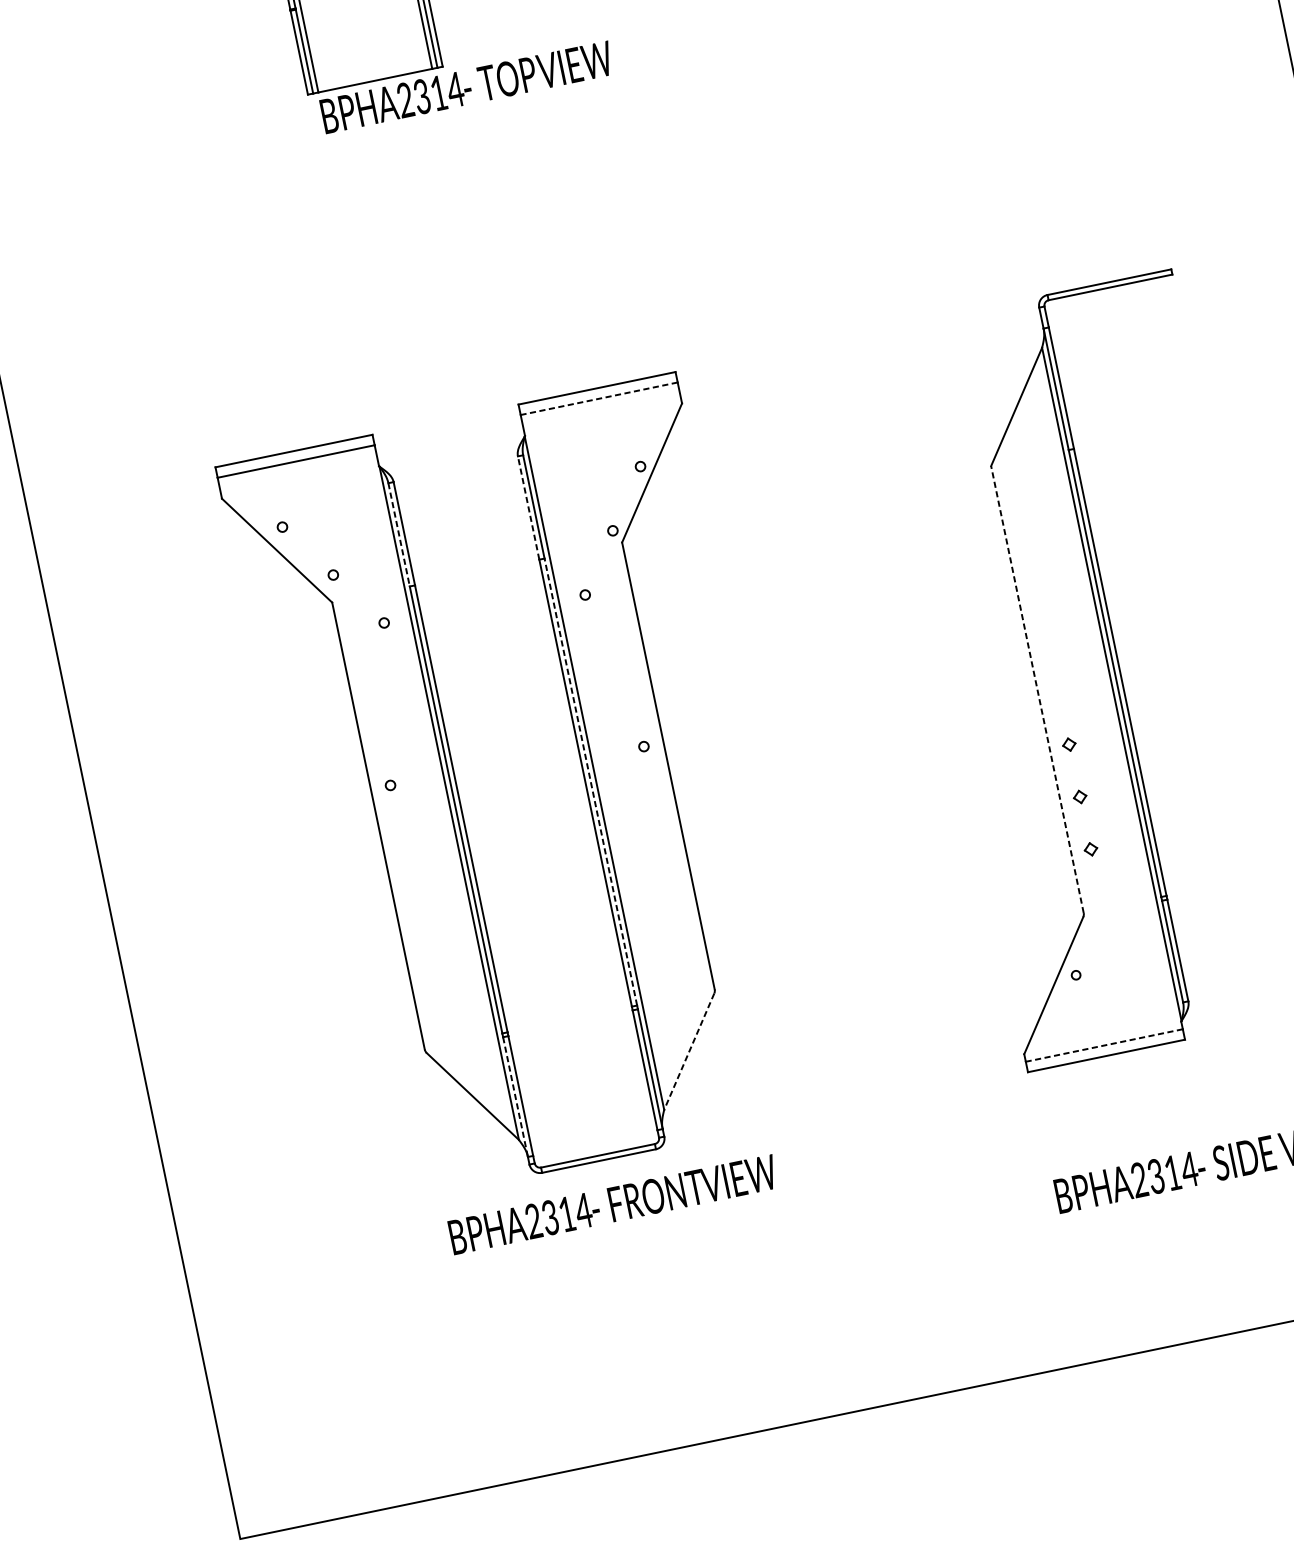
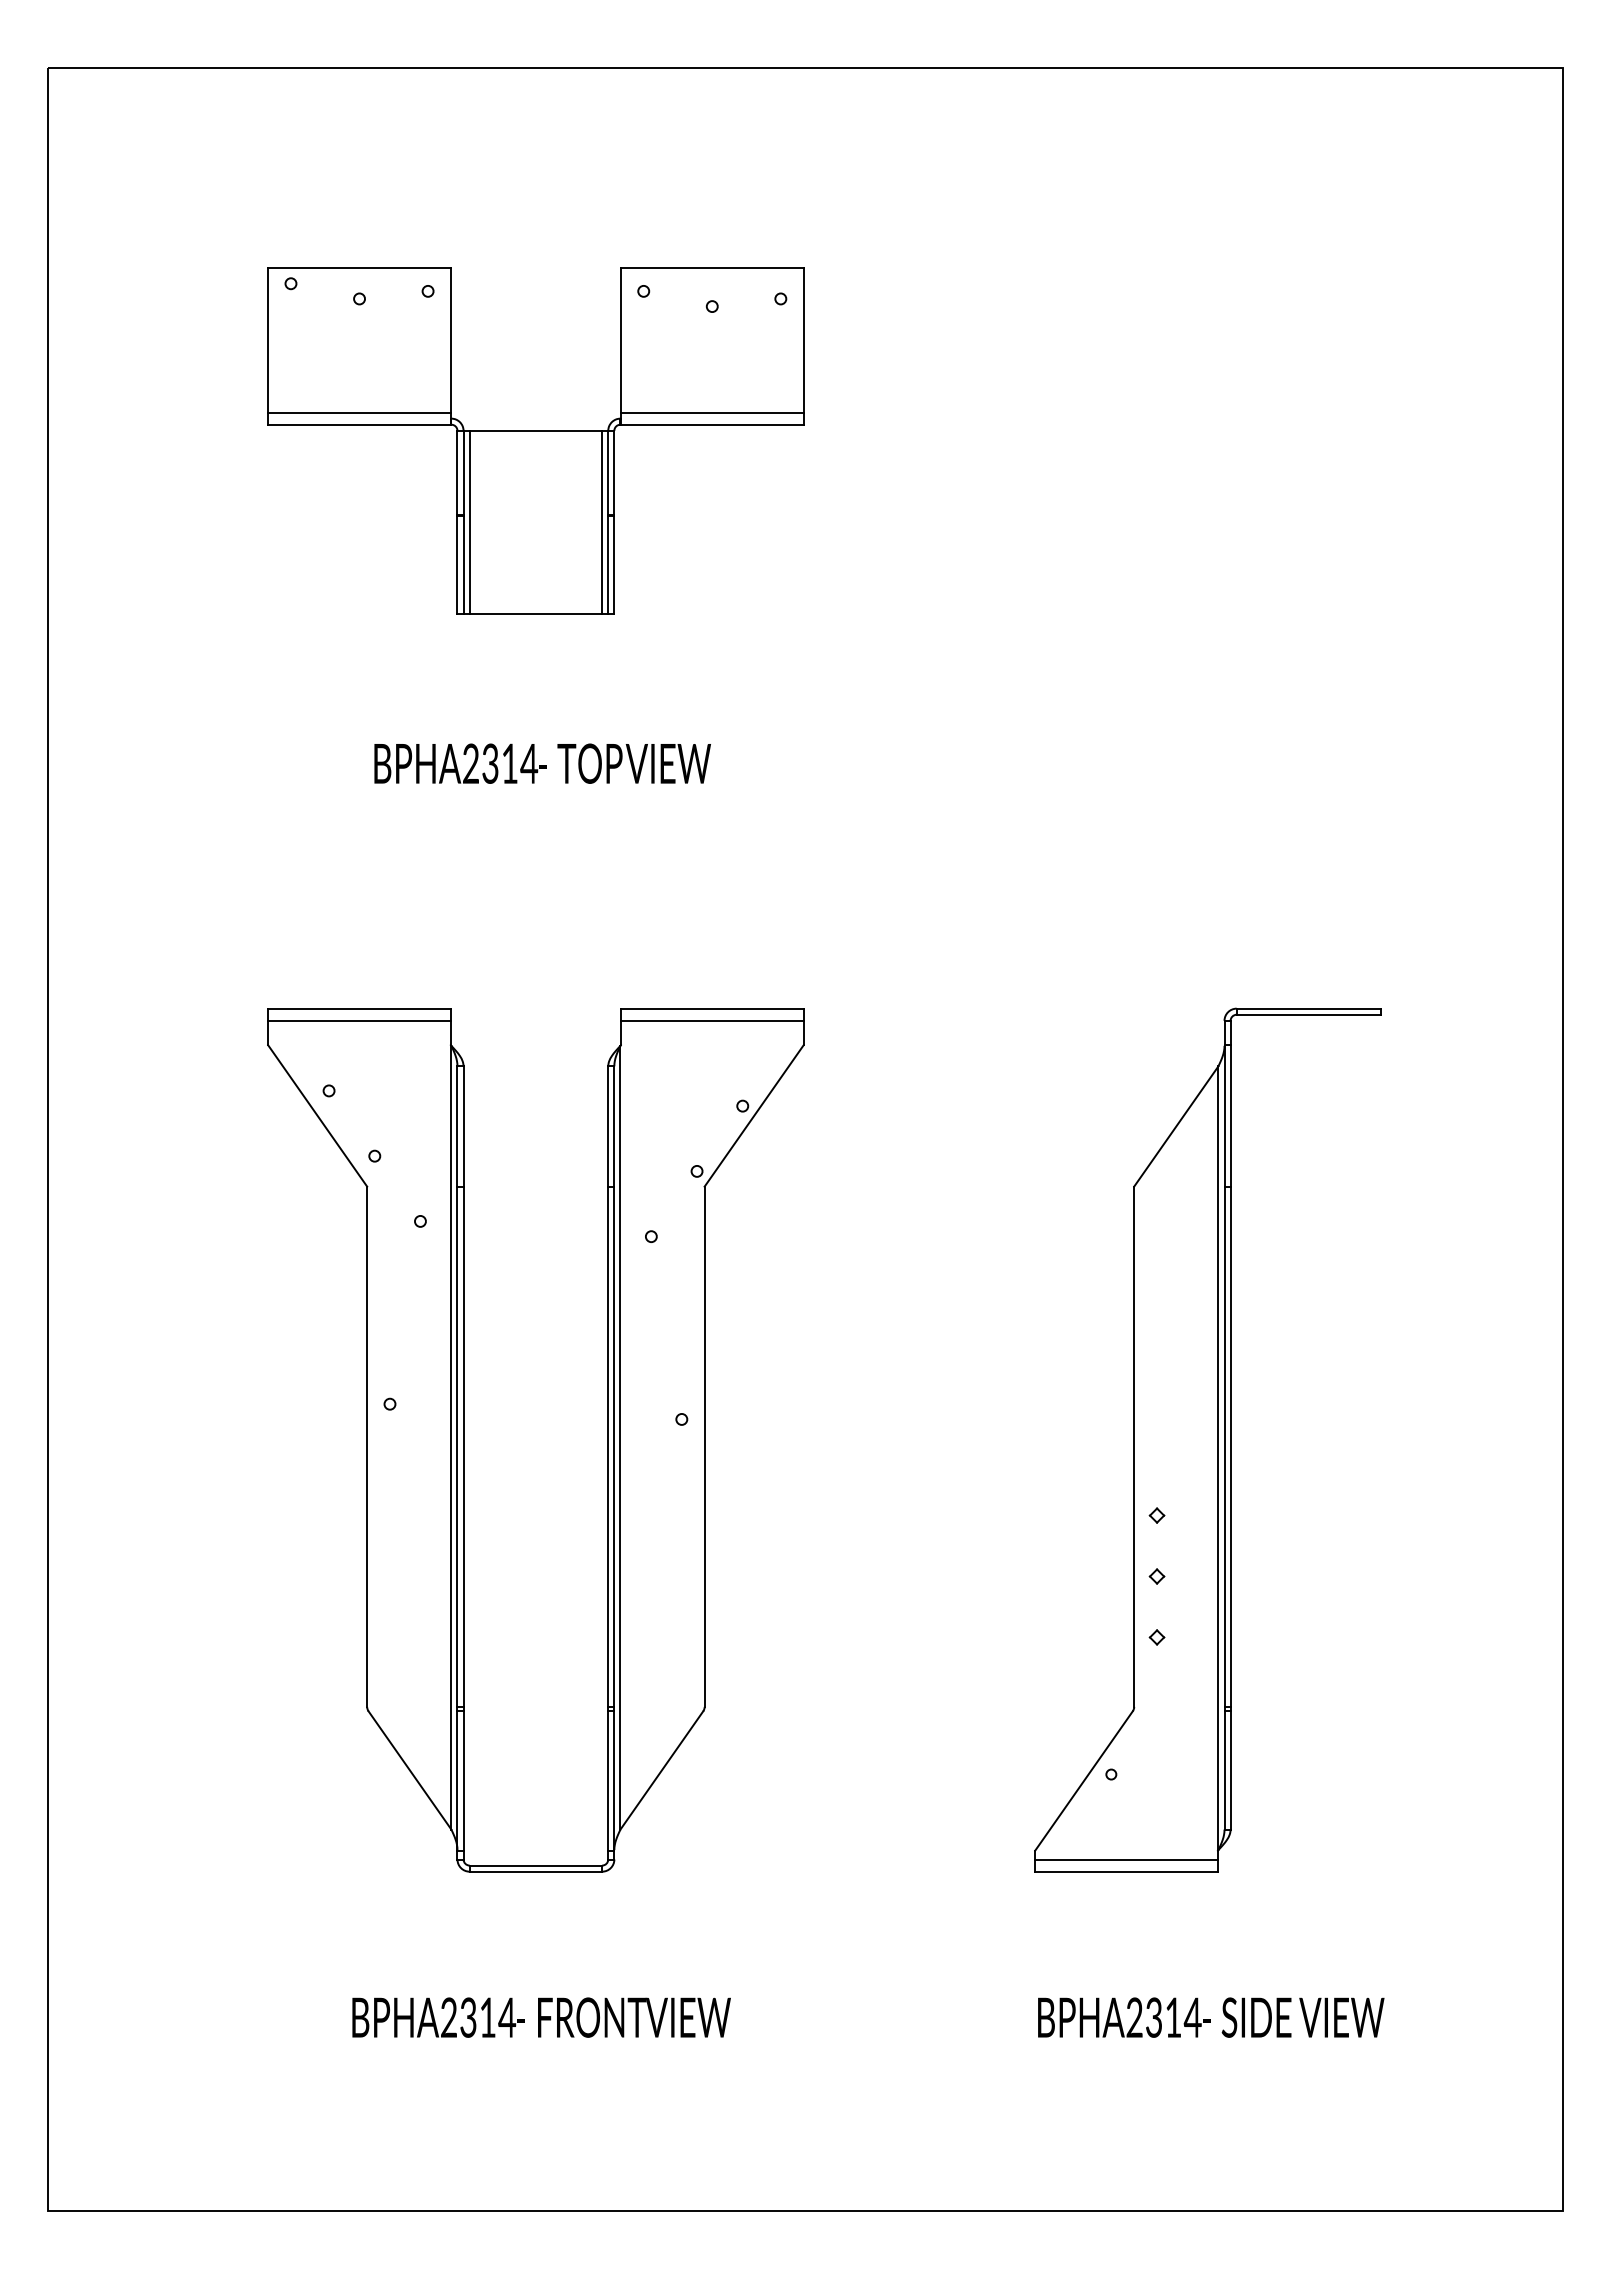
text: (466, 87) -> (542, 763), moved
line: (598, 398) -> (711, 1020), dashed -> solid
line: (528, 507) -> (608, 1125), dashed -> solid
line: (399, 534) -> (457, 1126), dashed -> solid
line: (1037, 689) -> (1134, 1446), dashed -> solid
line: (590, 781) -> (614, 1446), dashed -> solid
line: (1104, 1045) -> (1126, 1859), dashed -> solid
line: (688, 1051) -> (661, 1770), dashed -> solid
line: (515, 1096) -> (457, 1780), dashed -> solid
text: (613, 1204) -> (541, 2017), moved

